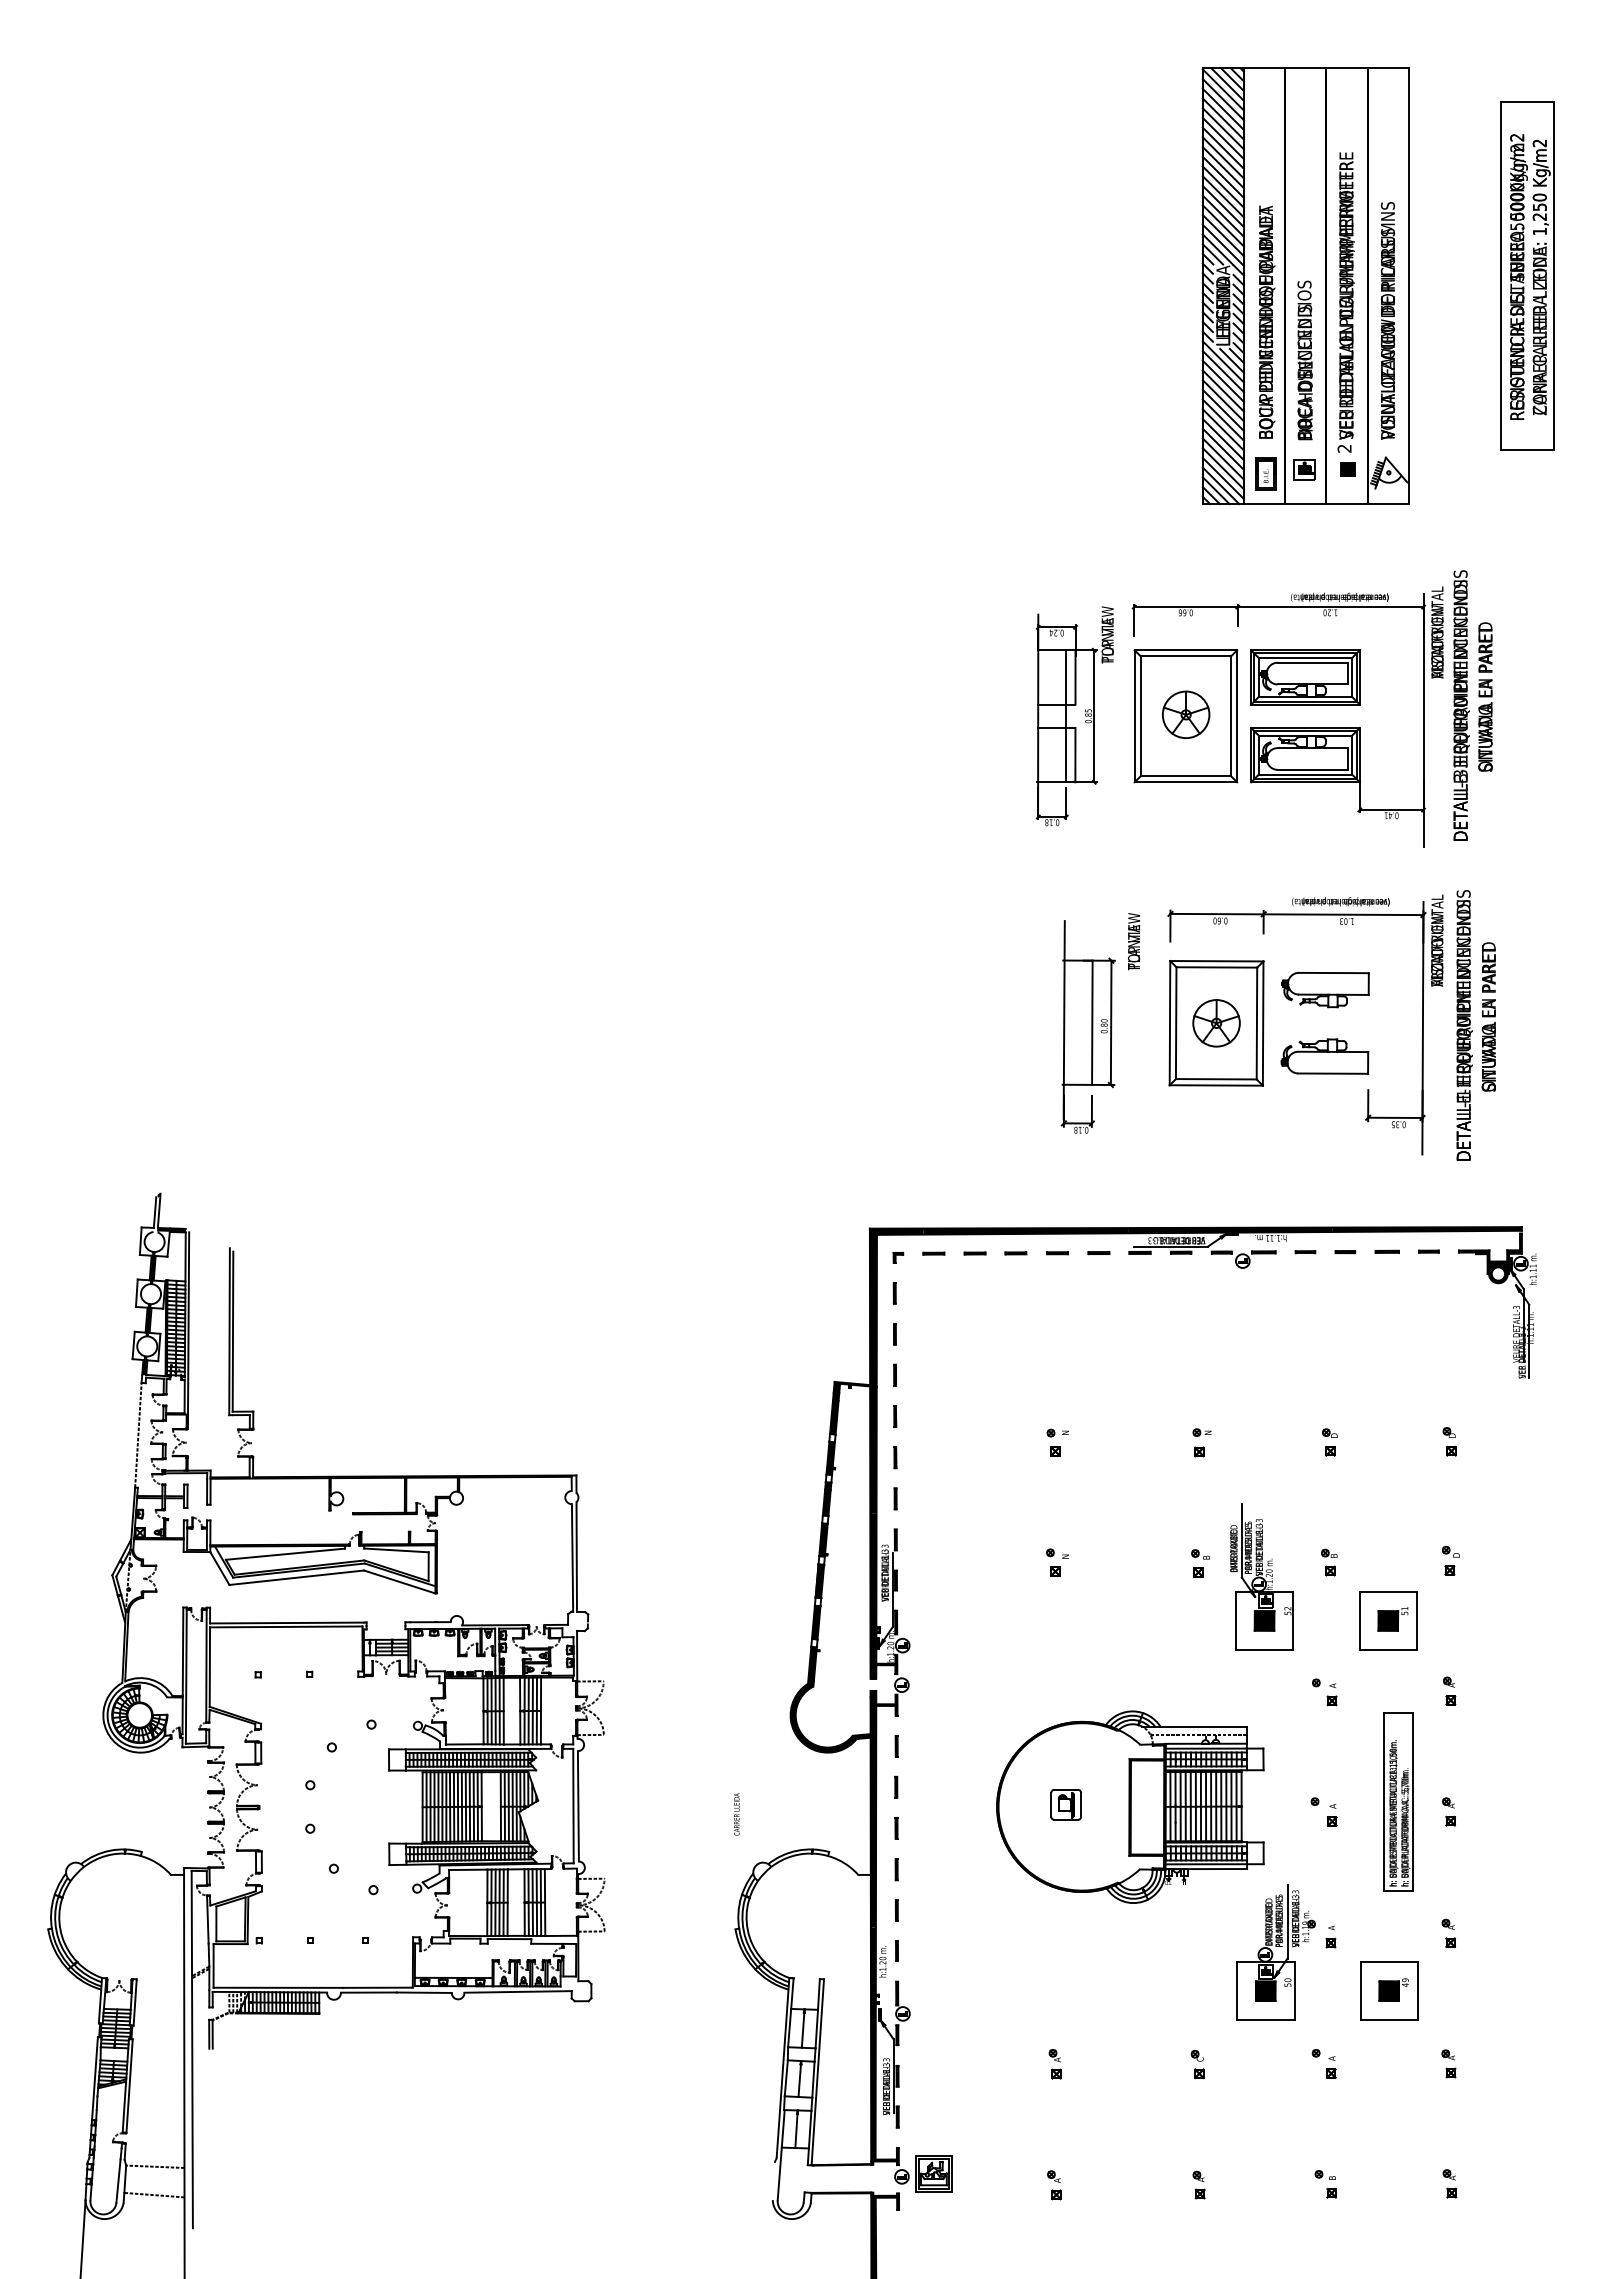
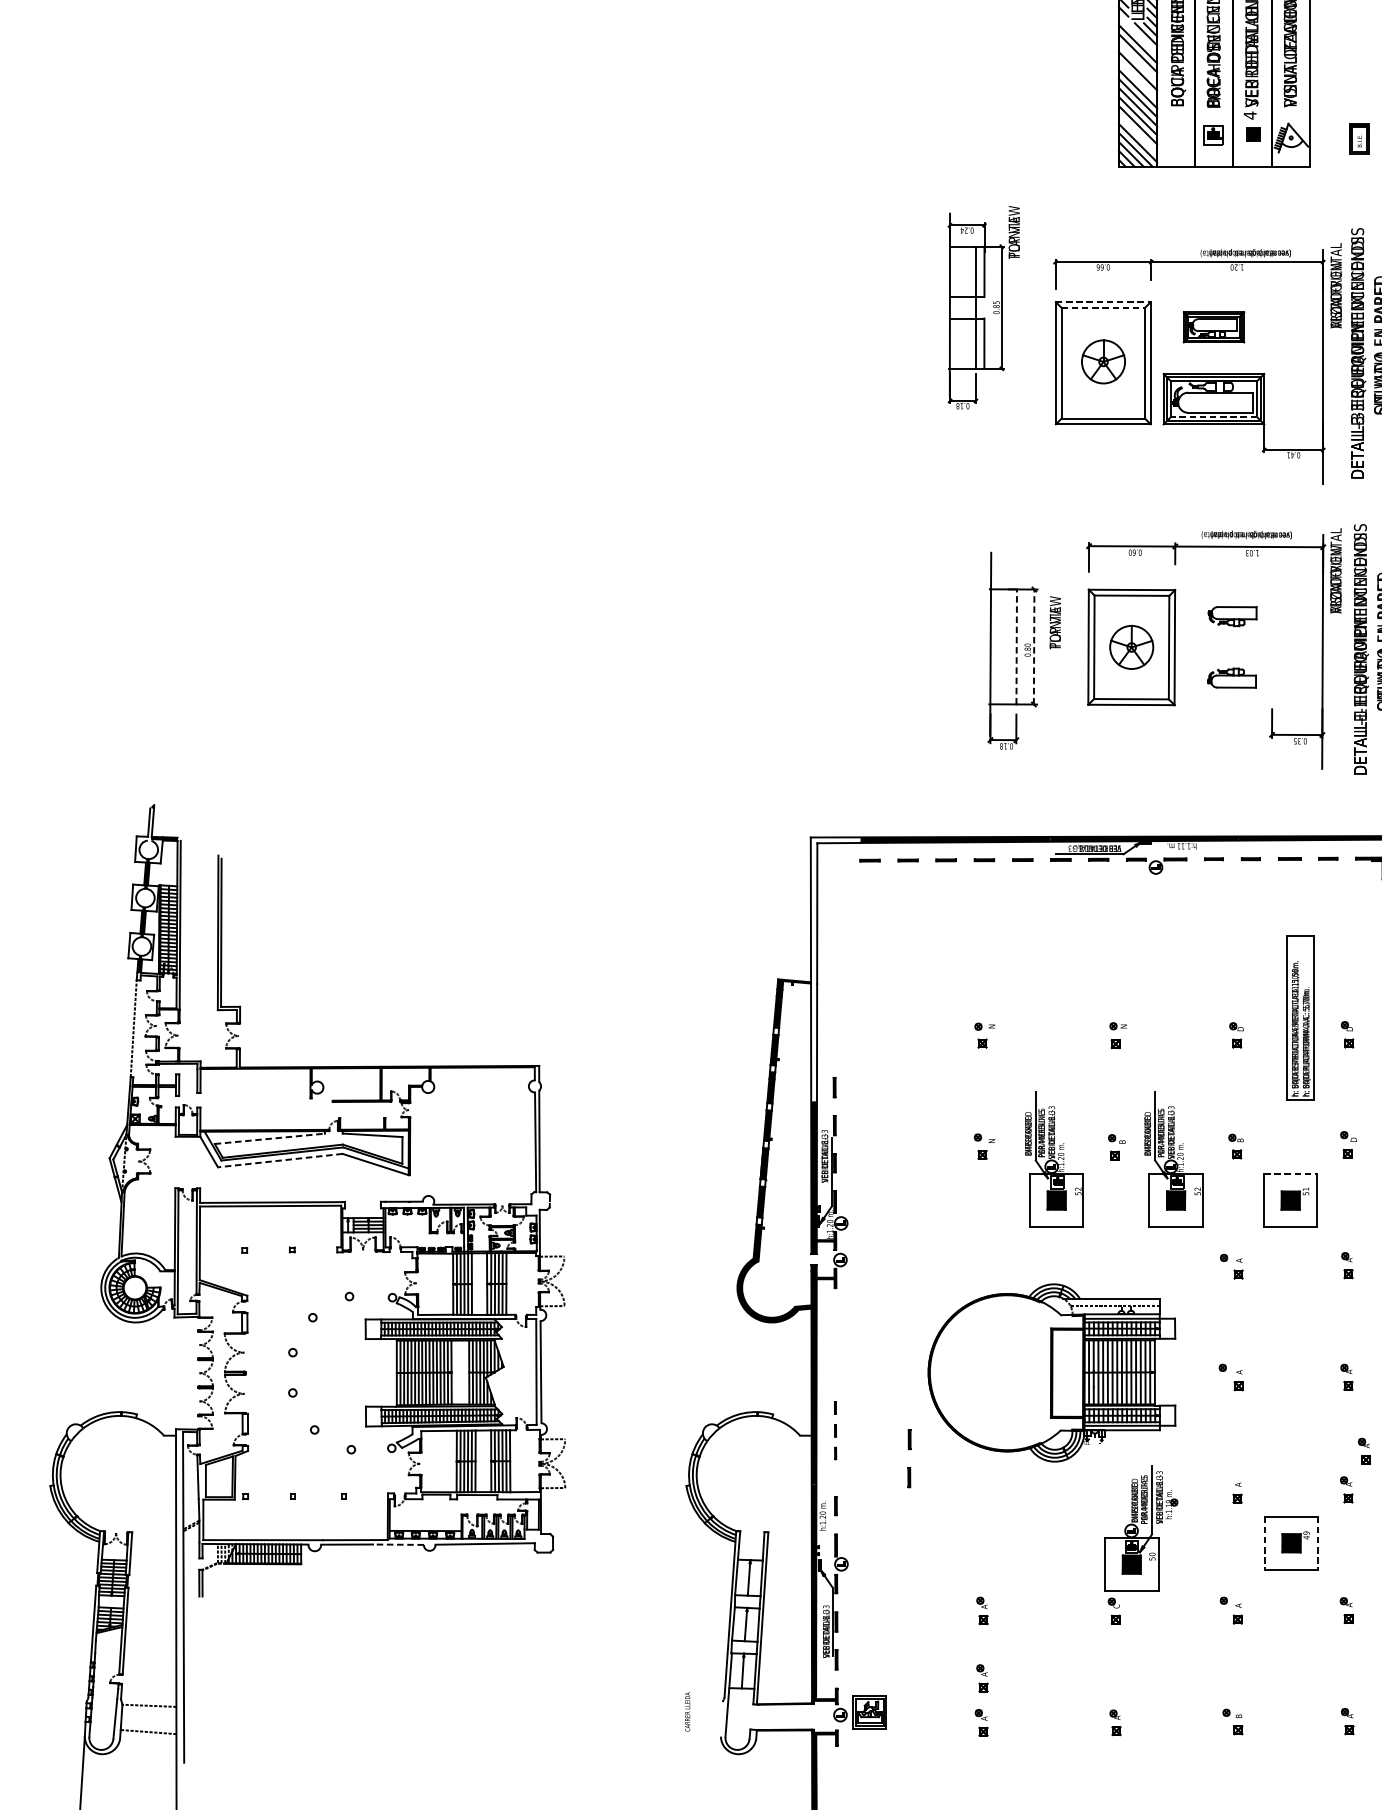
line: (1222, 361) -> (1137, 34), removed
line: (1222, 390) -> (1137, 61), removed
line: (1222, 410) -> (1137, 80), removed
text: (1344, 448) -> (1250, 115), 2 -> 4
line: (1222, 468) -> (1137, 133), removed
part: (1265, 473) -> (1359, 138), moved
line: (1186, 650) -> (1103, 302), solid -> dashed
line: (1186, 656) -> (1103, 307), solid -> dashed
part: (1305, 677) -> (1214, 327), size x0.6
part: (1074, 716) -> (983, 307), moved
line: (1305, 774) -> (1214, 417), solid -> dashed
text: (1134, 941) -> (1055, 622), moved
part: (1325, 989) -> (1232, 616), size x0.6
line: (1092, 1022) -> (1016, 646), solid -> dashed
line: (1111, 1022) -> (1034, 646), solid -> dashed
part: (1324, 1056) -> (1231, 678), size x0.6
part: (898, 1360) -> (837, 959), removed
fill: (893, 1370) -> (832, 968), removed
line: (285, 1554) -> (269, 1139), solid -> dashed
part: (1132, 1576) -> (1053, 1159), added
line: (296, 1577) -> (280, 1160), solid -> dashed
line: (1388, 1592) -> (1290, 1174), solid -> dashed
line: (896, 1757) -> (909, 1450), moved
part: (1398, 1801) -> (1300, 1017), moved
part: (1065, 1804) -> (991, 1370), removed
text: (736, 1814) -> (687, 1712), moved
part: (896, 1869) -> (835, 1430), size x0.6
part: (1467, 1891) -> (1363, 1451), added
part: (1275, 1952) -> (1140, 1528), moved
line: (1360, 1991) -> (1264, 1543), solid -> dashed
line: (1418, 1991) -> (1318, 1543), solid -> dashed
line: (424, 1992) -> (398, 1544), solid -> dashed
part: (1054, 2137) -> (981, 1678), added

